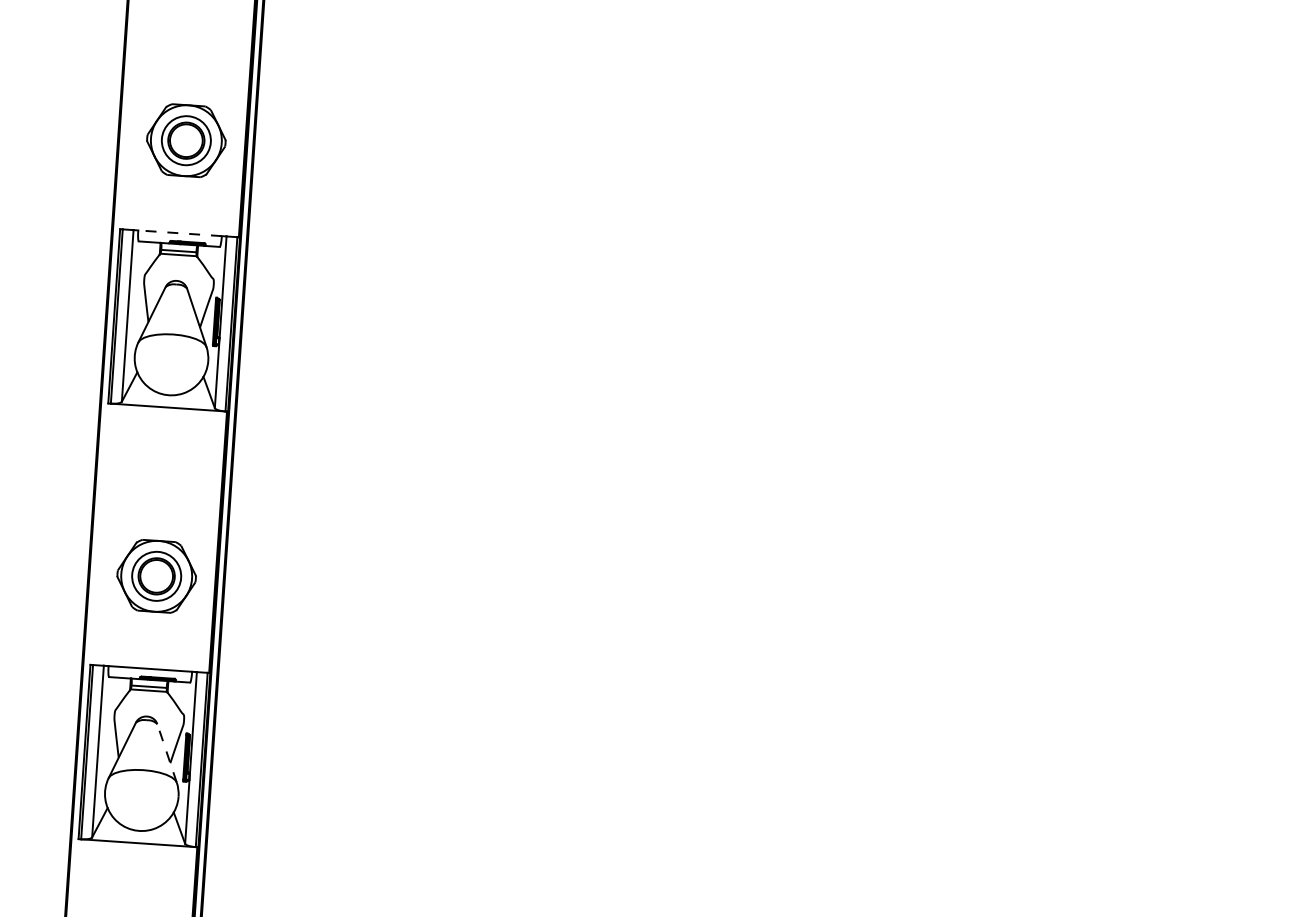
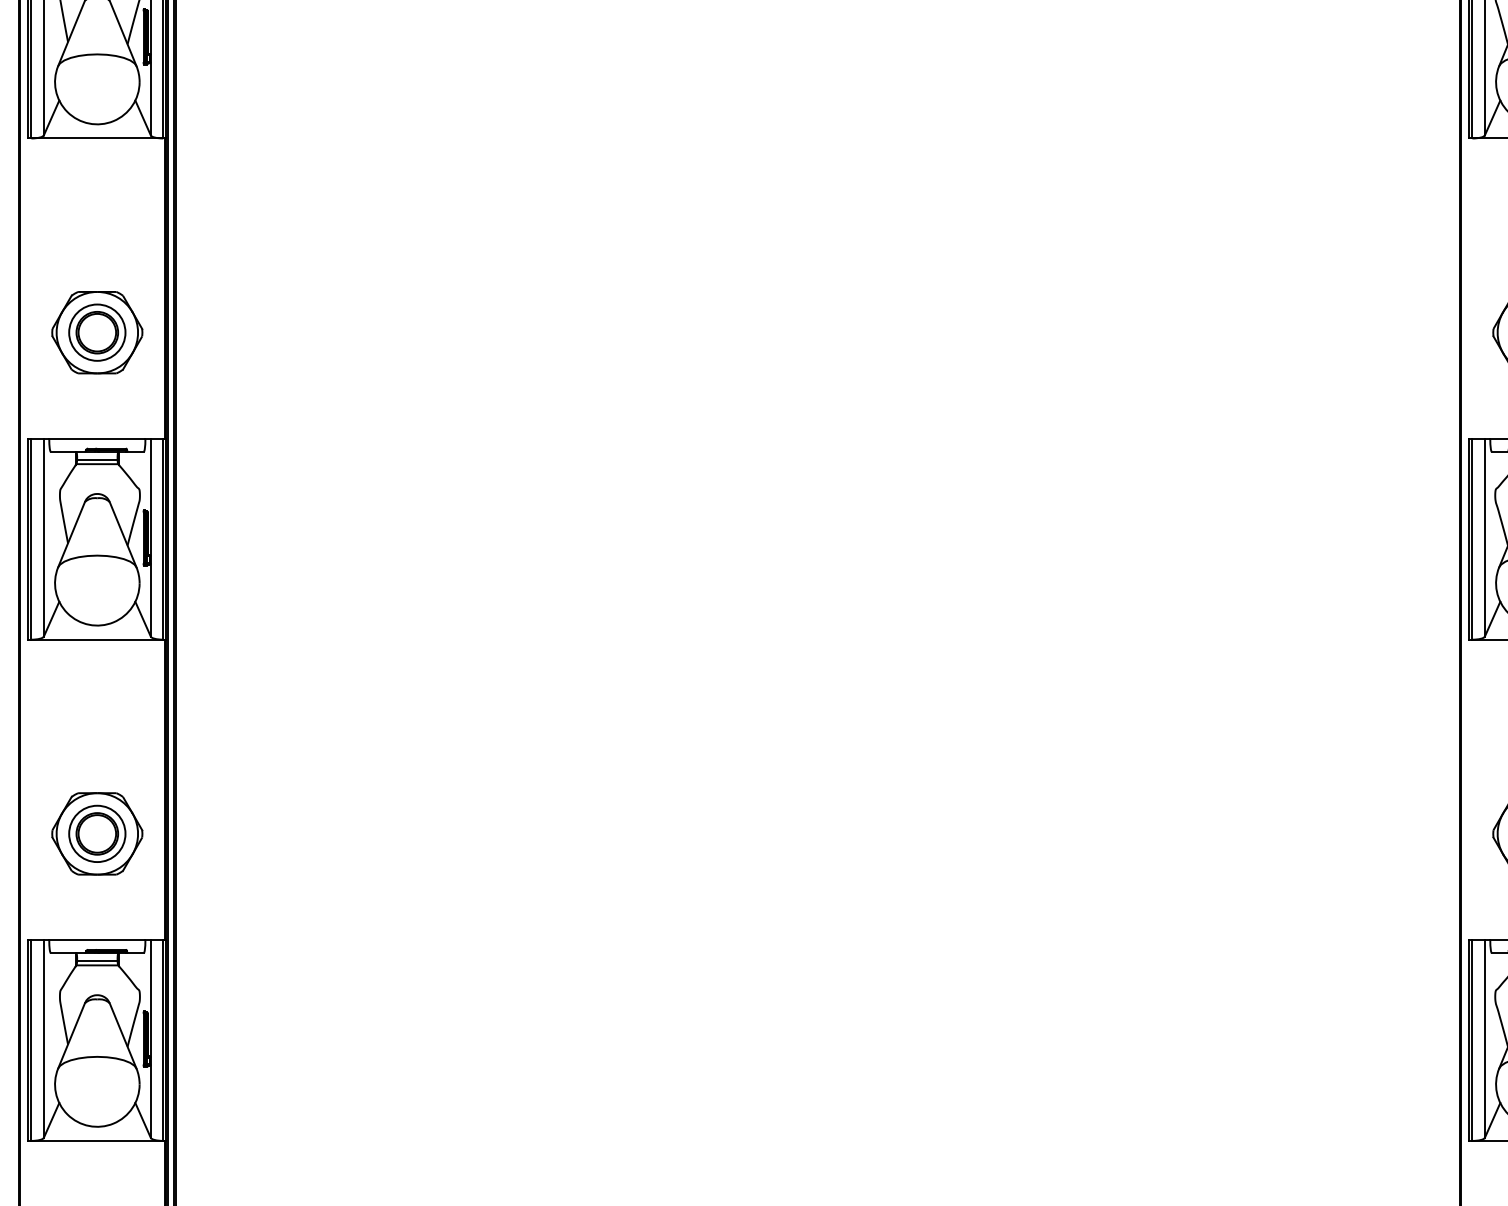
line: (179, 233) -> (96, 439), dashed -> solid
line: (166, 753) -> (122, 1035), dashed -> solid

